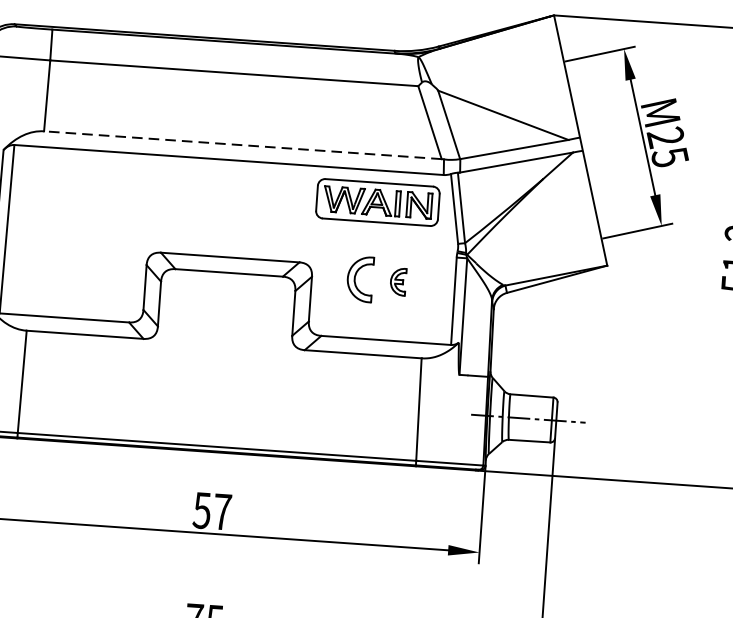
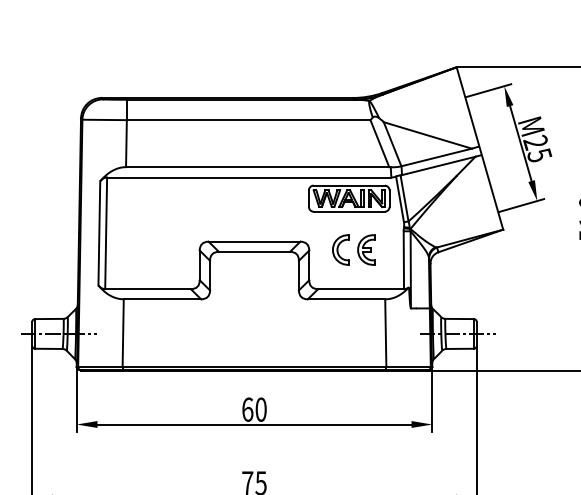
line: (242, 145) -> (257, 167), dashed -> solid
part: (398, 281) -> (366, 249), size x1.67
text: (211, 510) -> (253, 409), 57 -> 60

